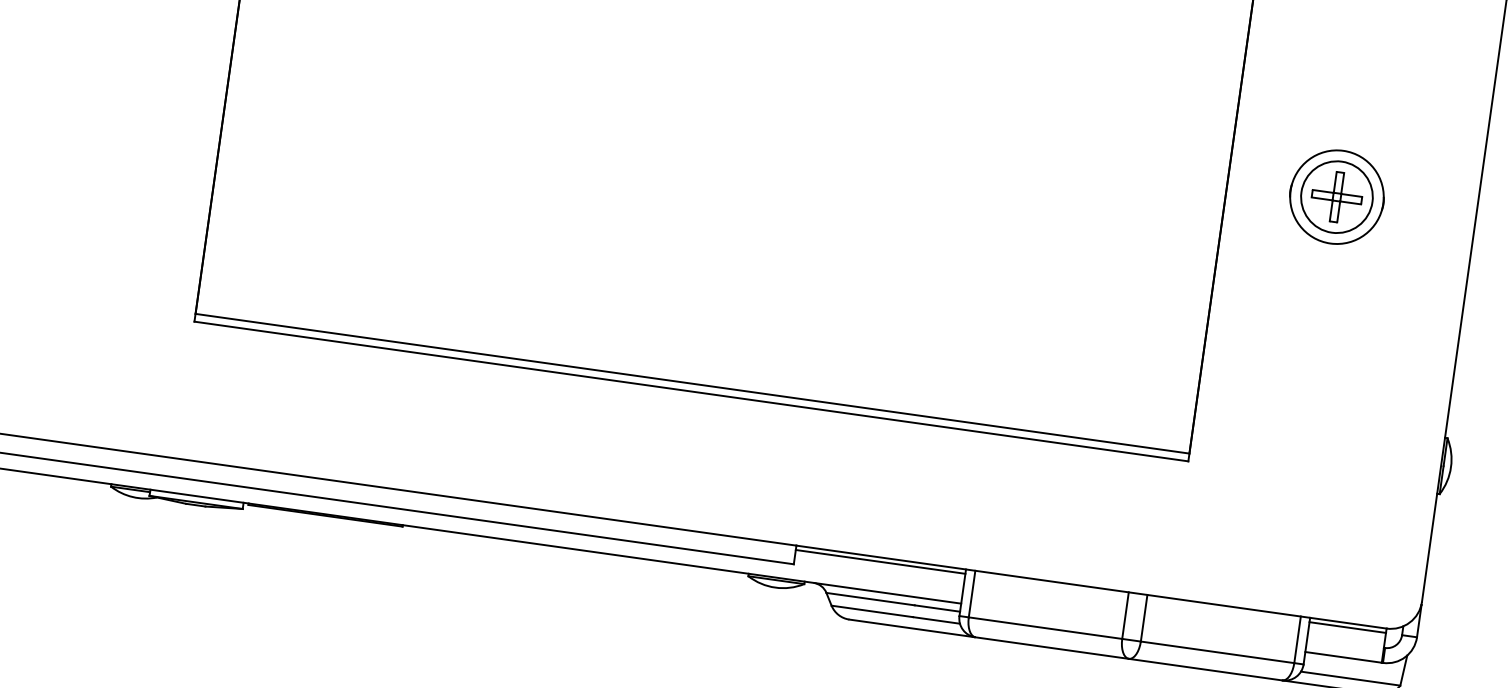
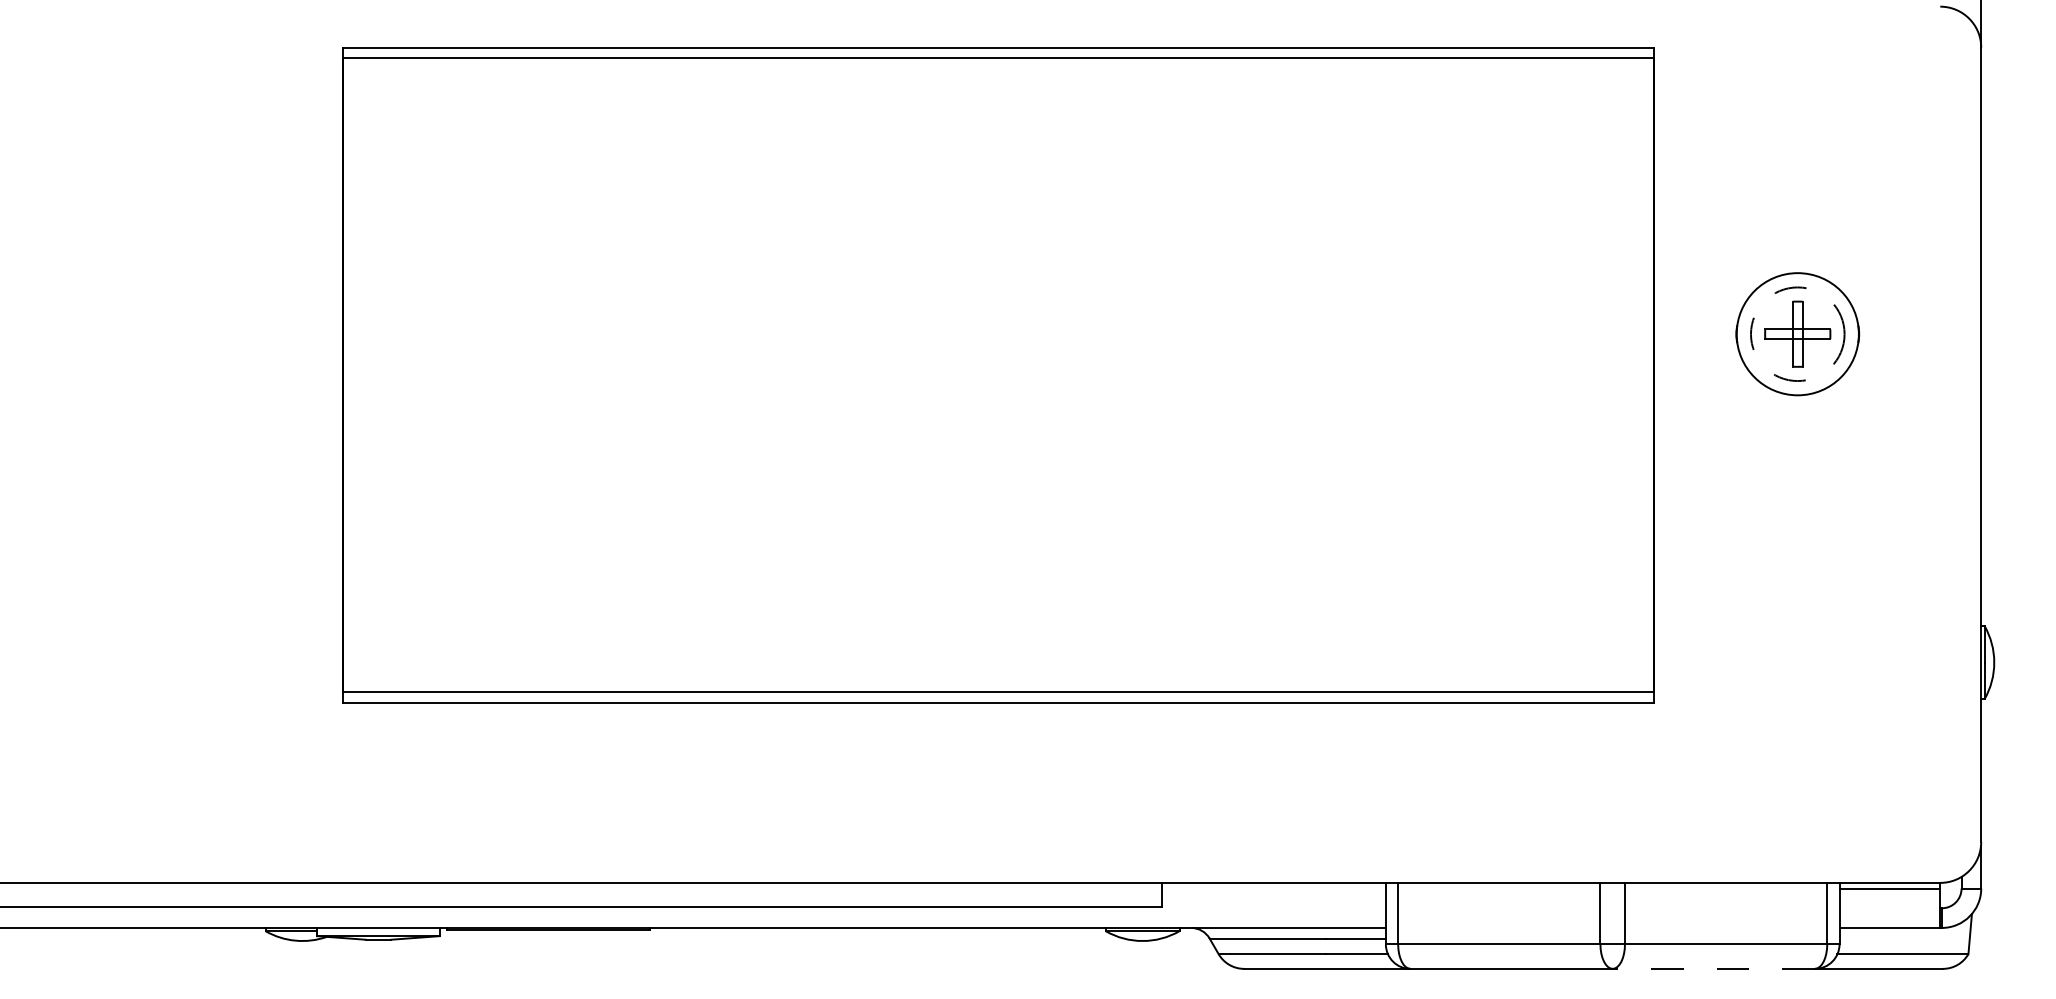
circle: (1336, 197) -> (1797, 334), solid -> dashed
line: (880, 561) -> (1273, 888), removed
line: (1205, 669) -> (1713, 968), solid -> dashed

